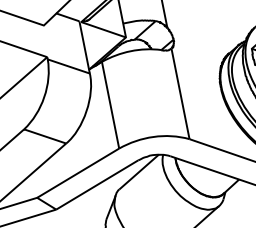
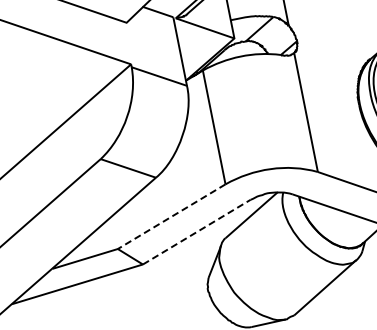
line: (78, 173) -> (171, 216), solid -> dashed
line: (97, 185) -> (196, 232), solid -> dashed

